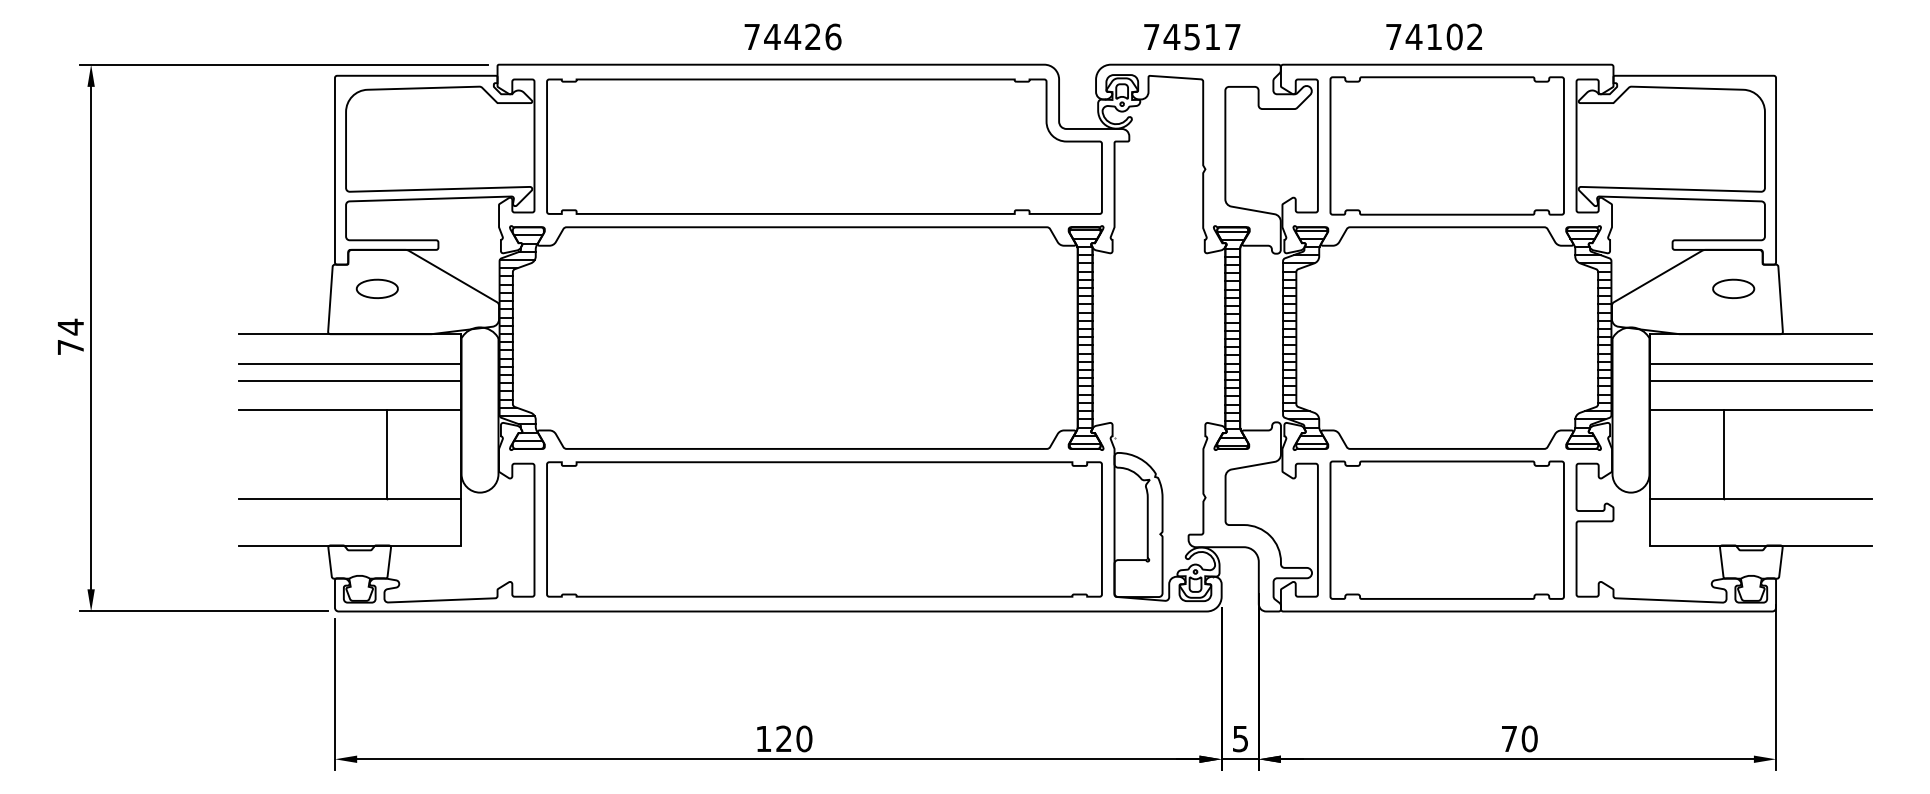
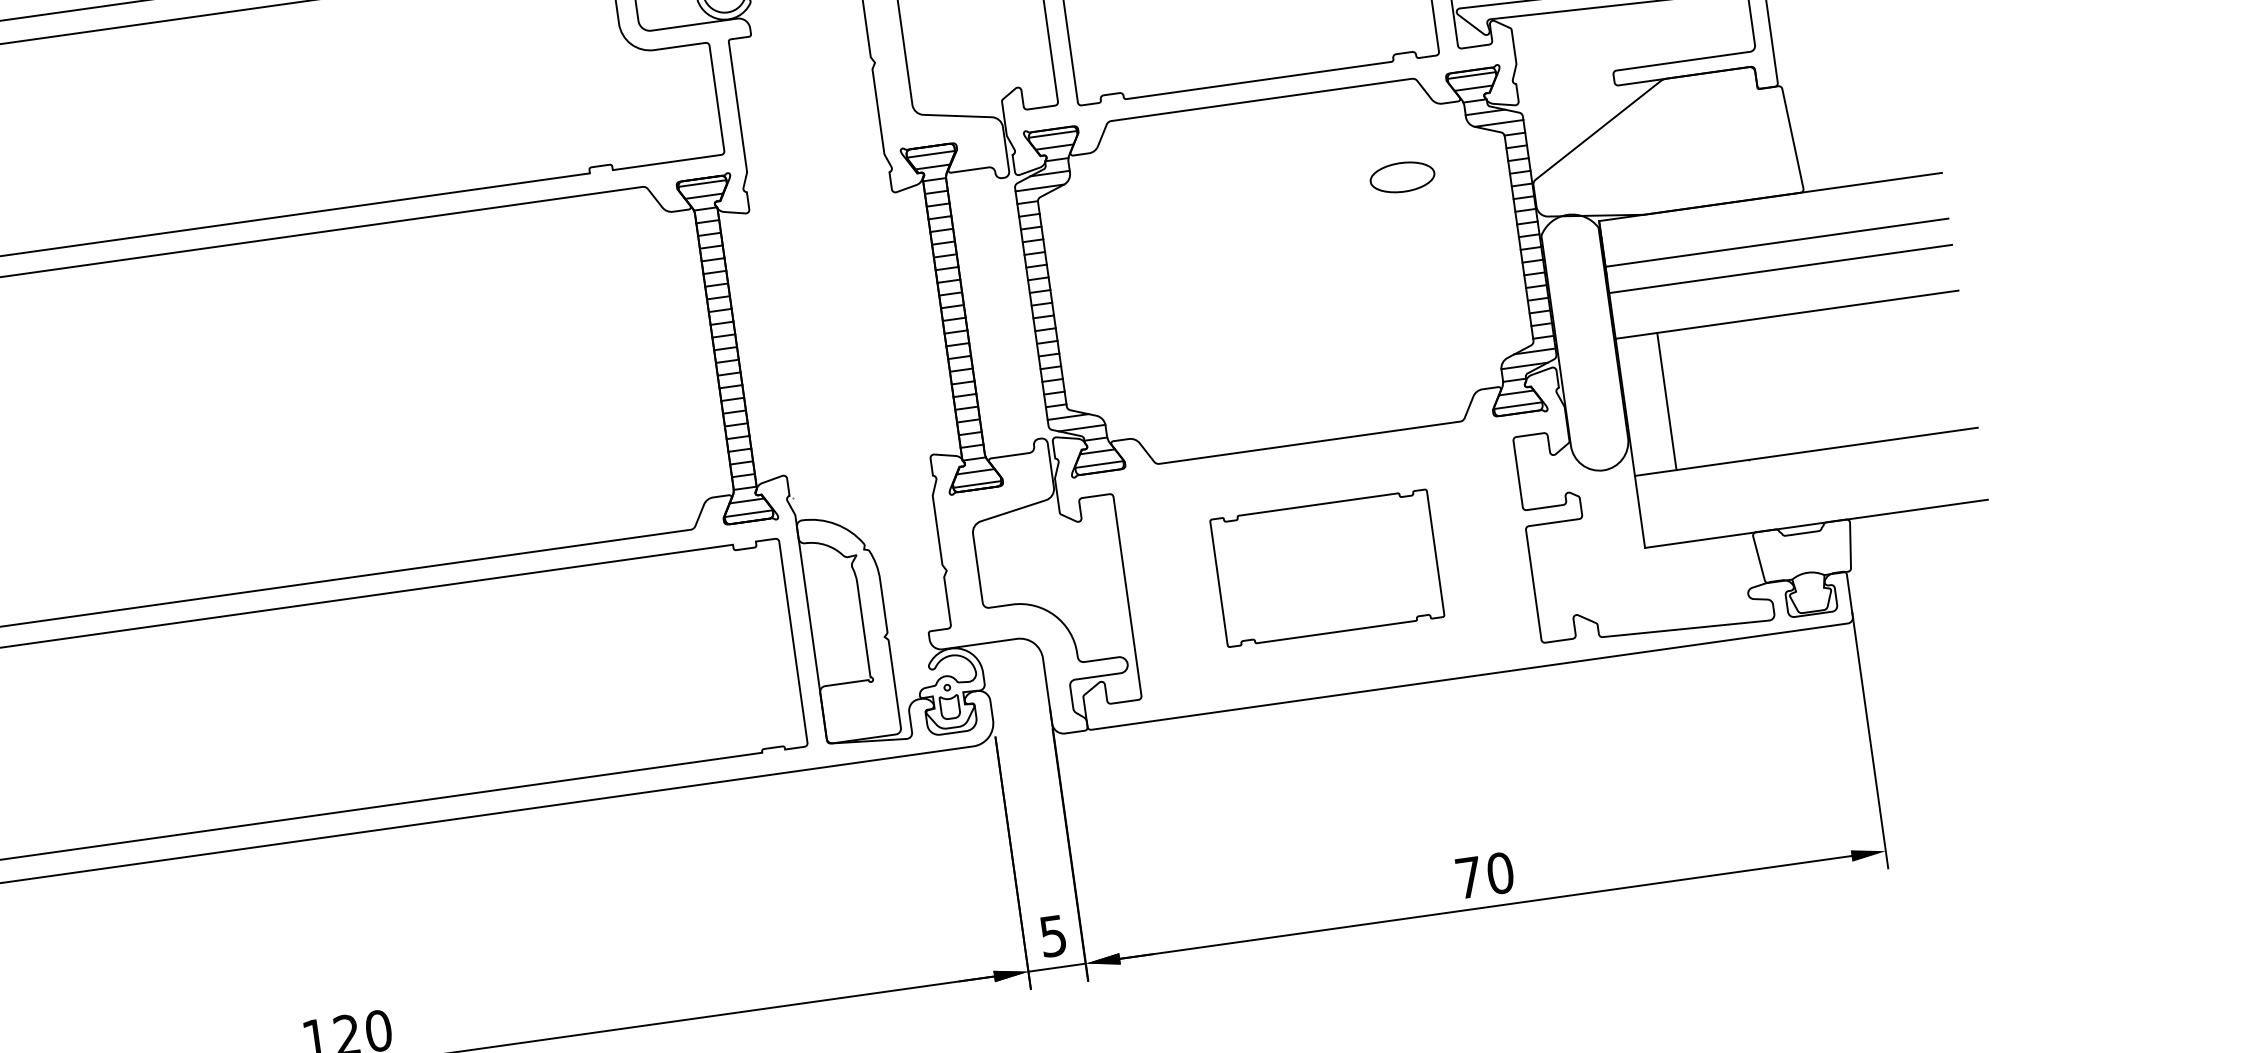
part: (1733, 288) -> (1402, 176), moved
line: (1724, 454) -> (1667, 401), moved
part: (1446, 529) -> (1326, 567), size x0.6

